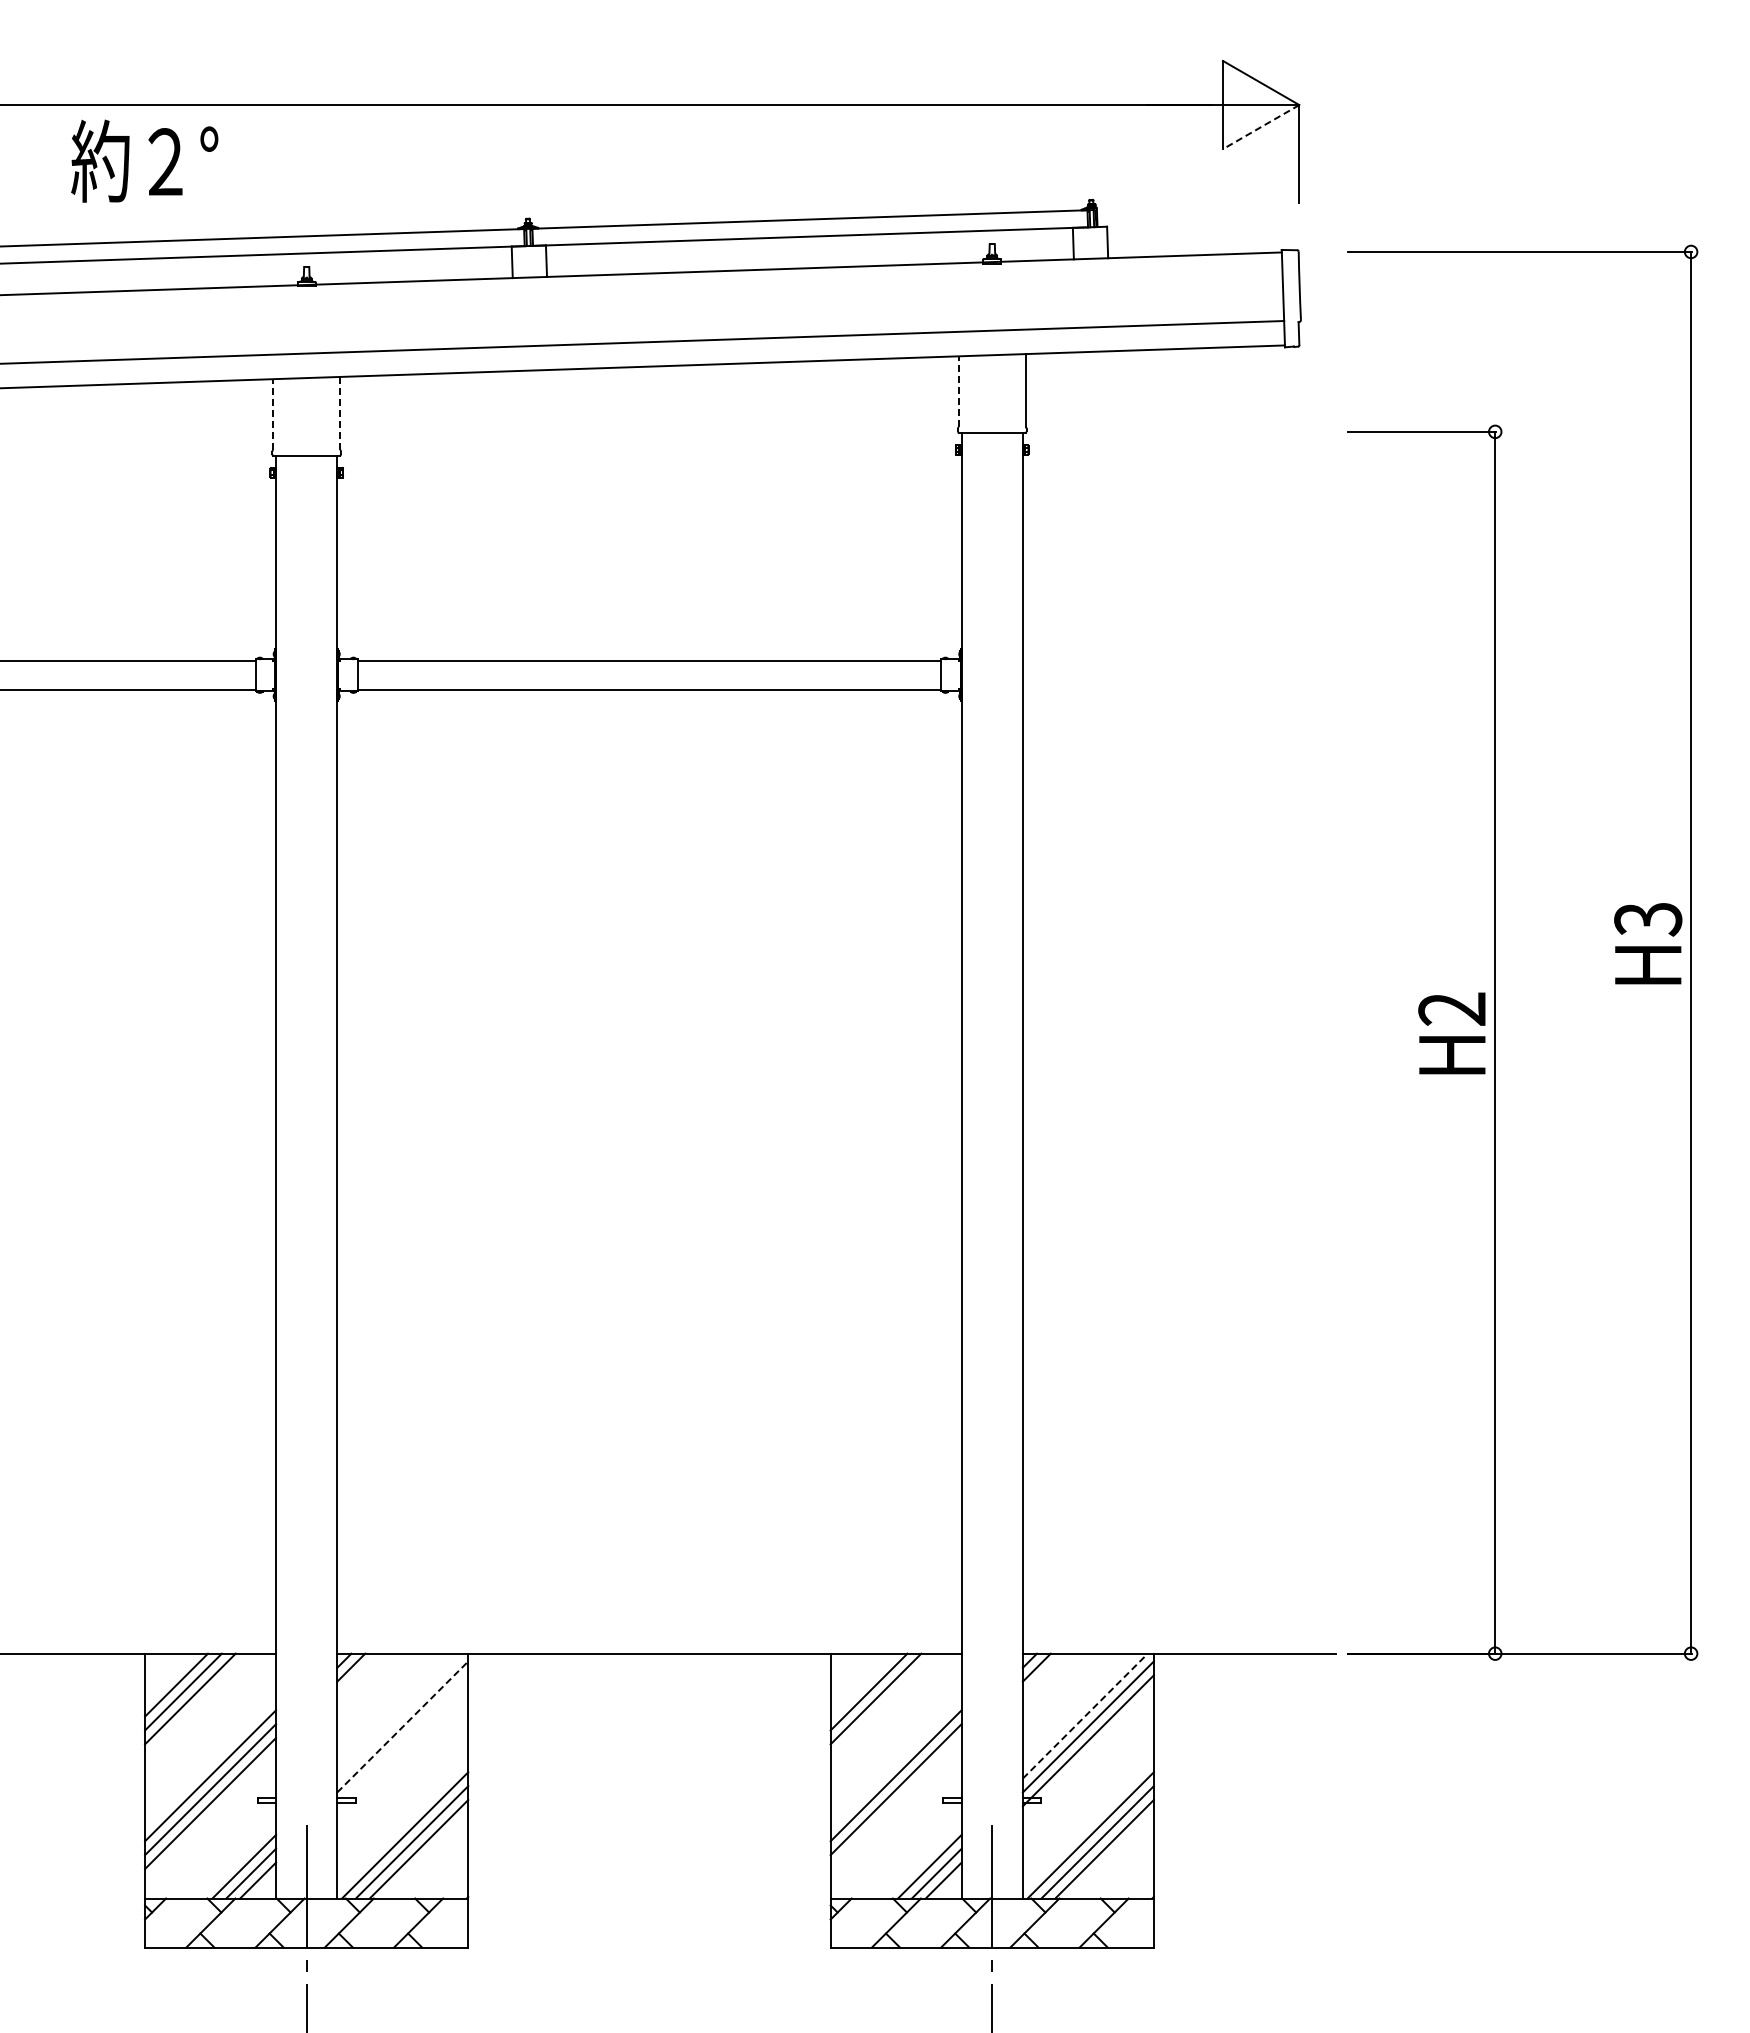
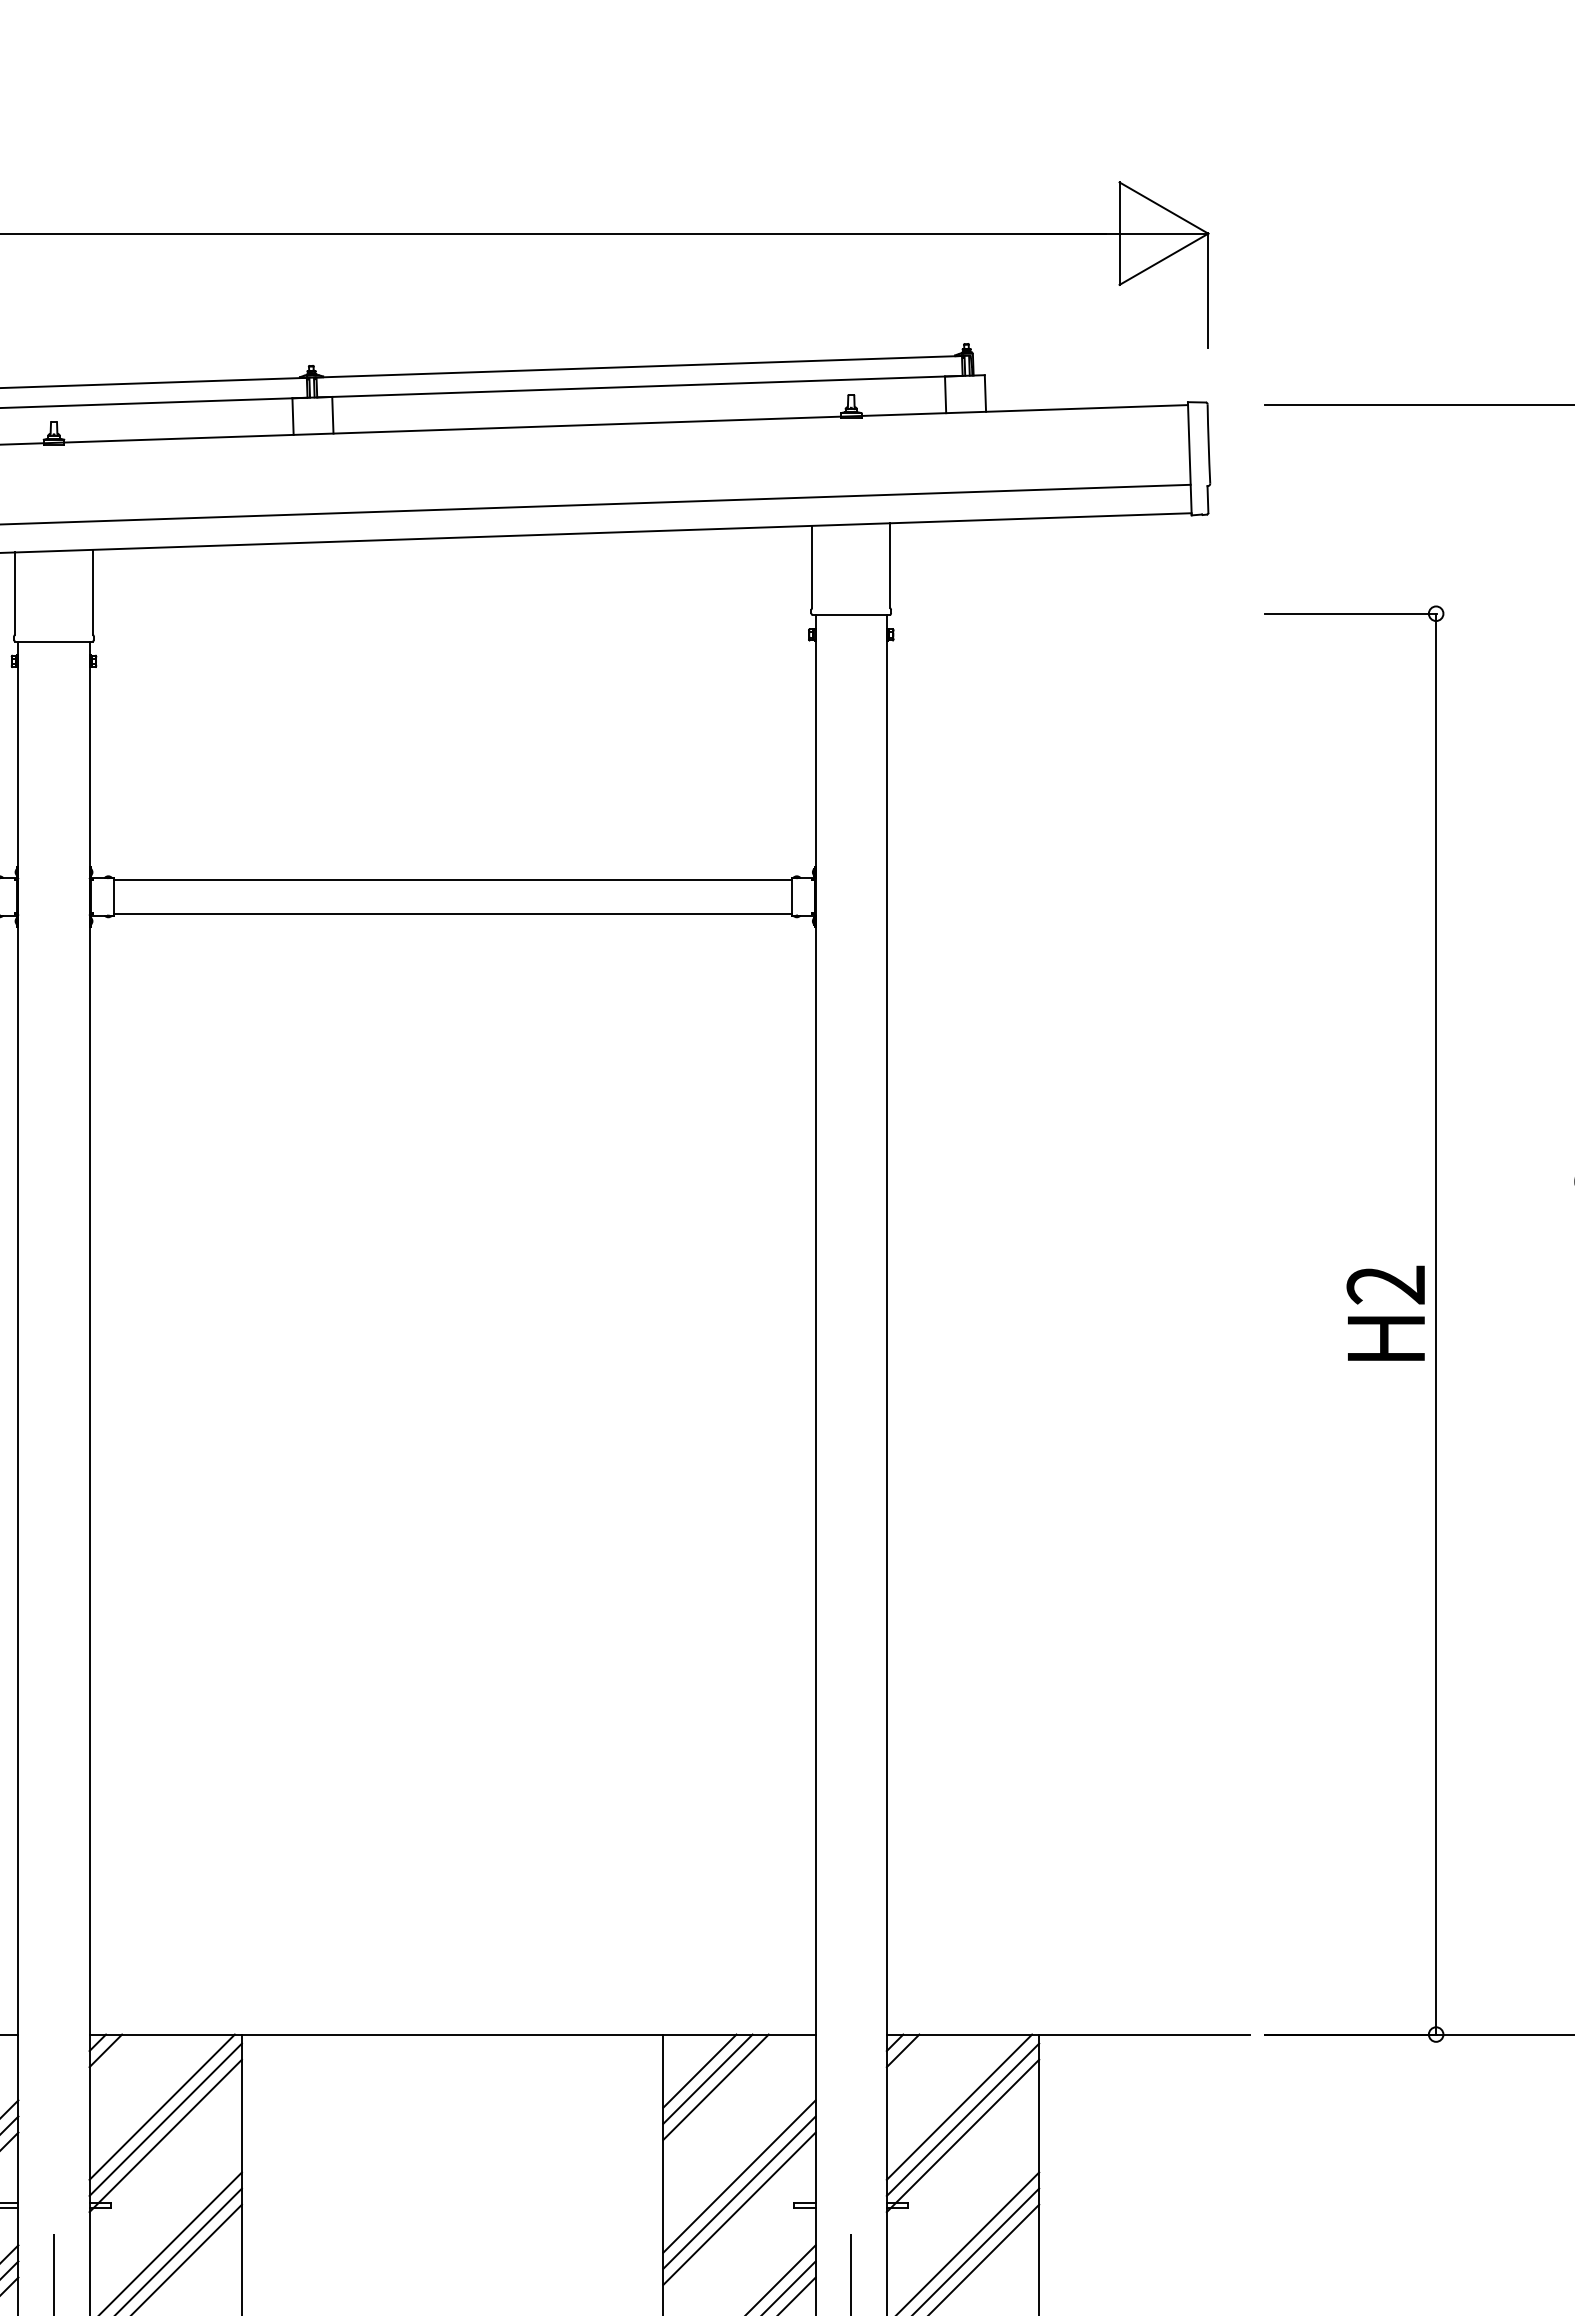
line: (1260, 127) -> (1163, 259), dashed -> solid
line: (958, 391) -> (811, 566), dashed -> solid
line: (340, 413) -> (93, 592), dashed -> solid
line: (273, 414) -> (15, 593), dashed -> solid
line: (861, 1684) -> (699, 2070), added
line: (399, 1715) -> (161, 2106), added
line: (1085, 1715) -> (959, 2106), dashed -> solid
line: (402, 1726) -> (165, 2119), dashed -> solid
line: (402, 1740) -> (165, 2135), added
line: (895, 1803) -> (738, 2208), added

